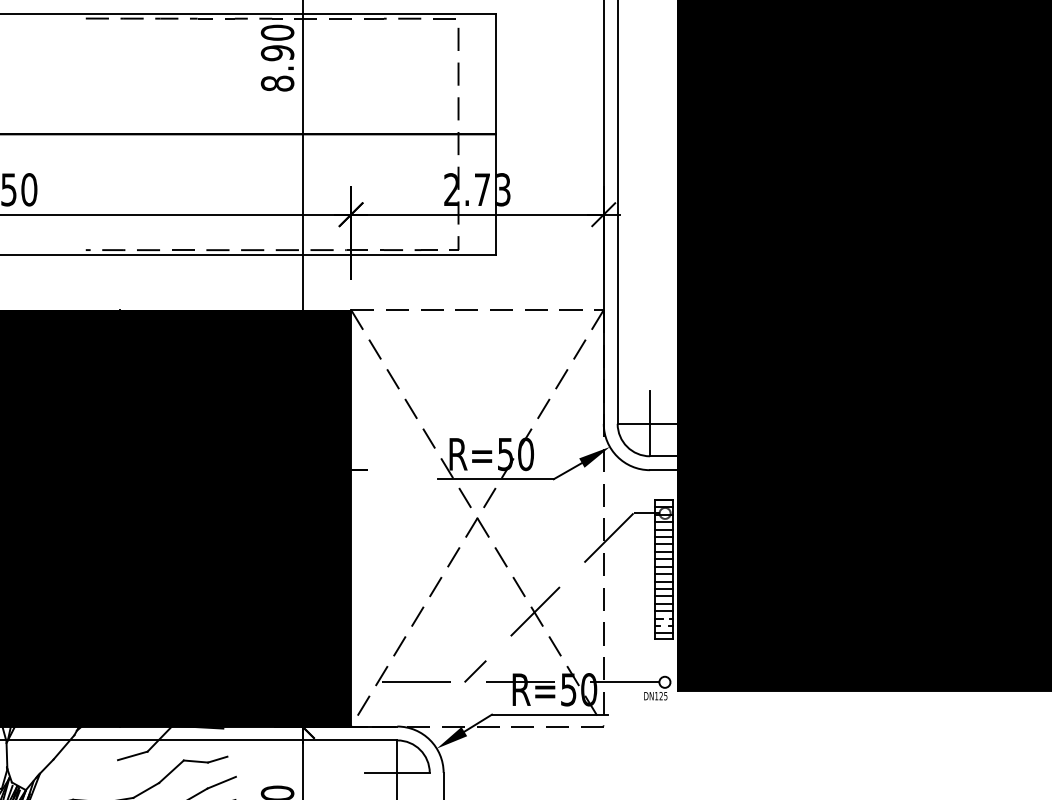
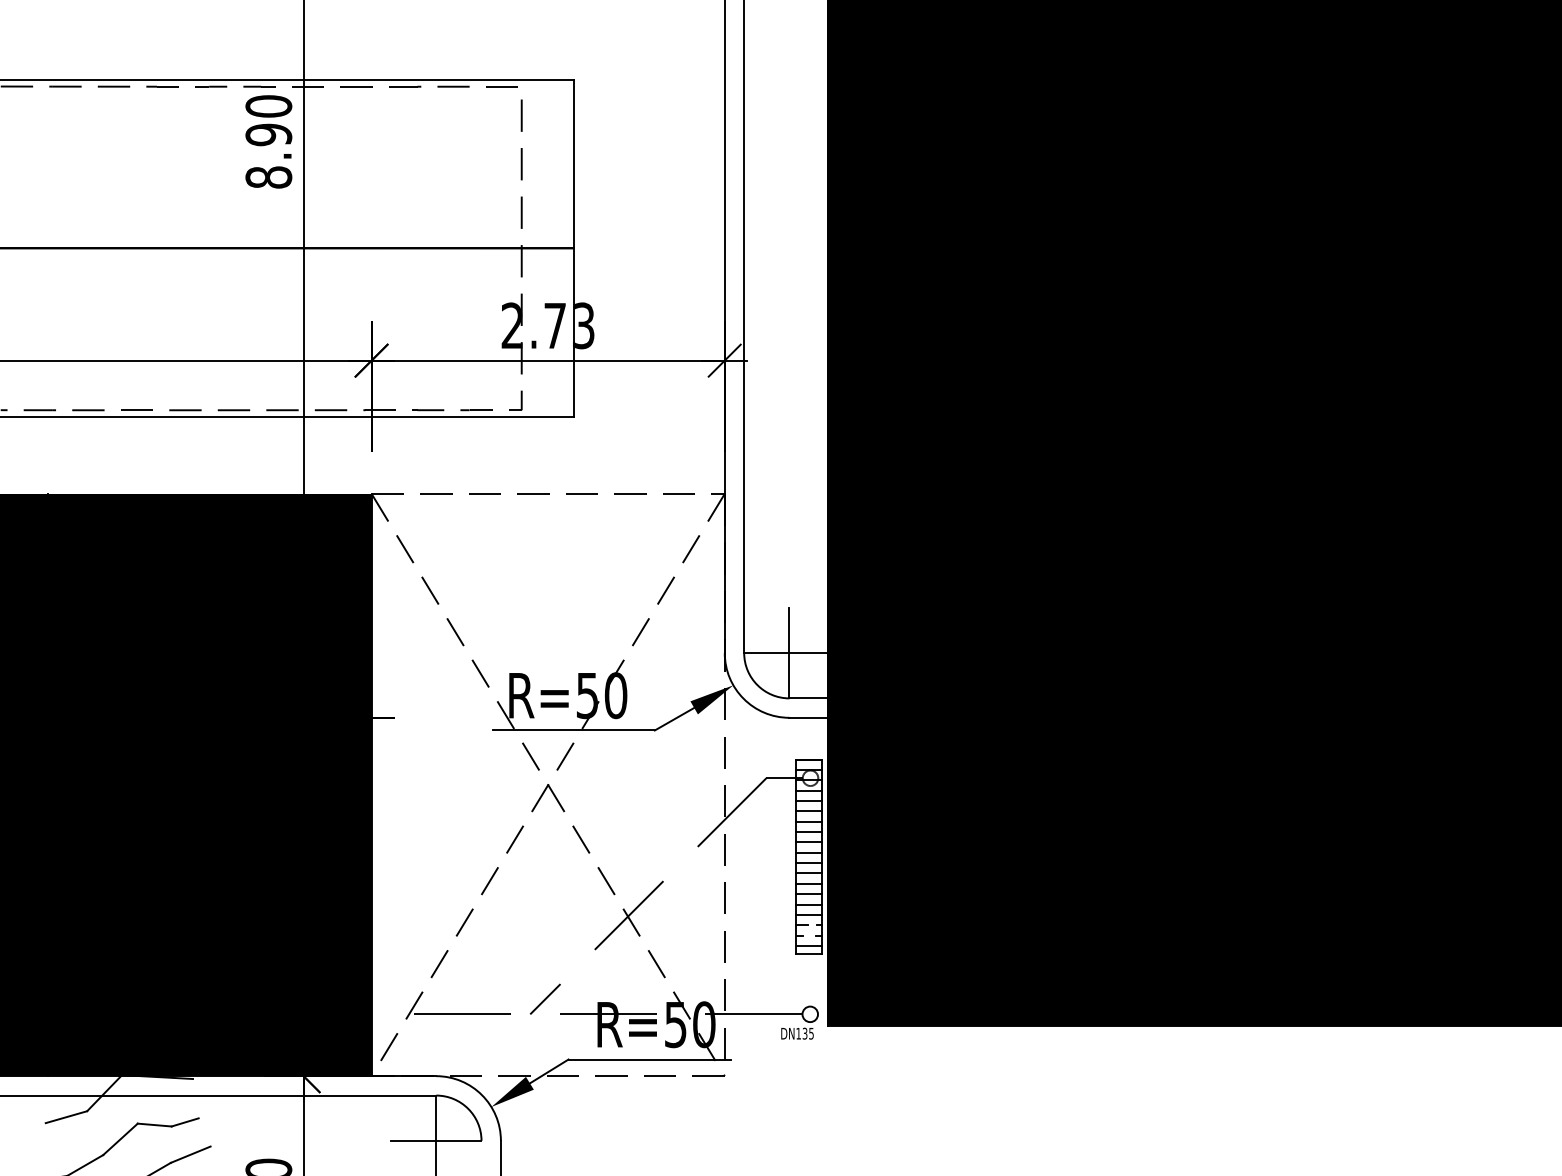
text: (660, 696) -> (804, 1033), DN125 -> DN135

